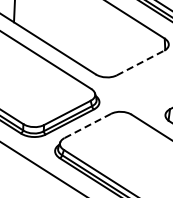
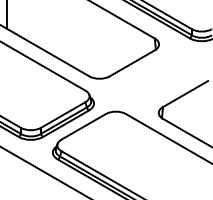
line: (140, 63) -> (132, 63), dashed -> solid
line: (87, 125) -> (83, 126), dashed -> solid

